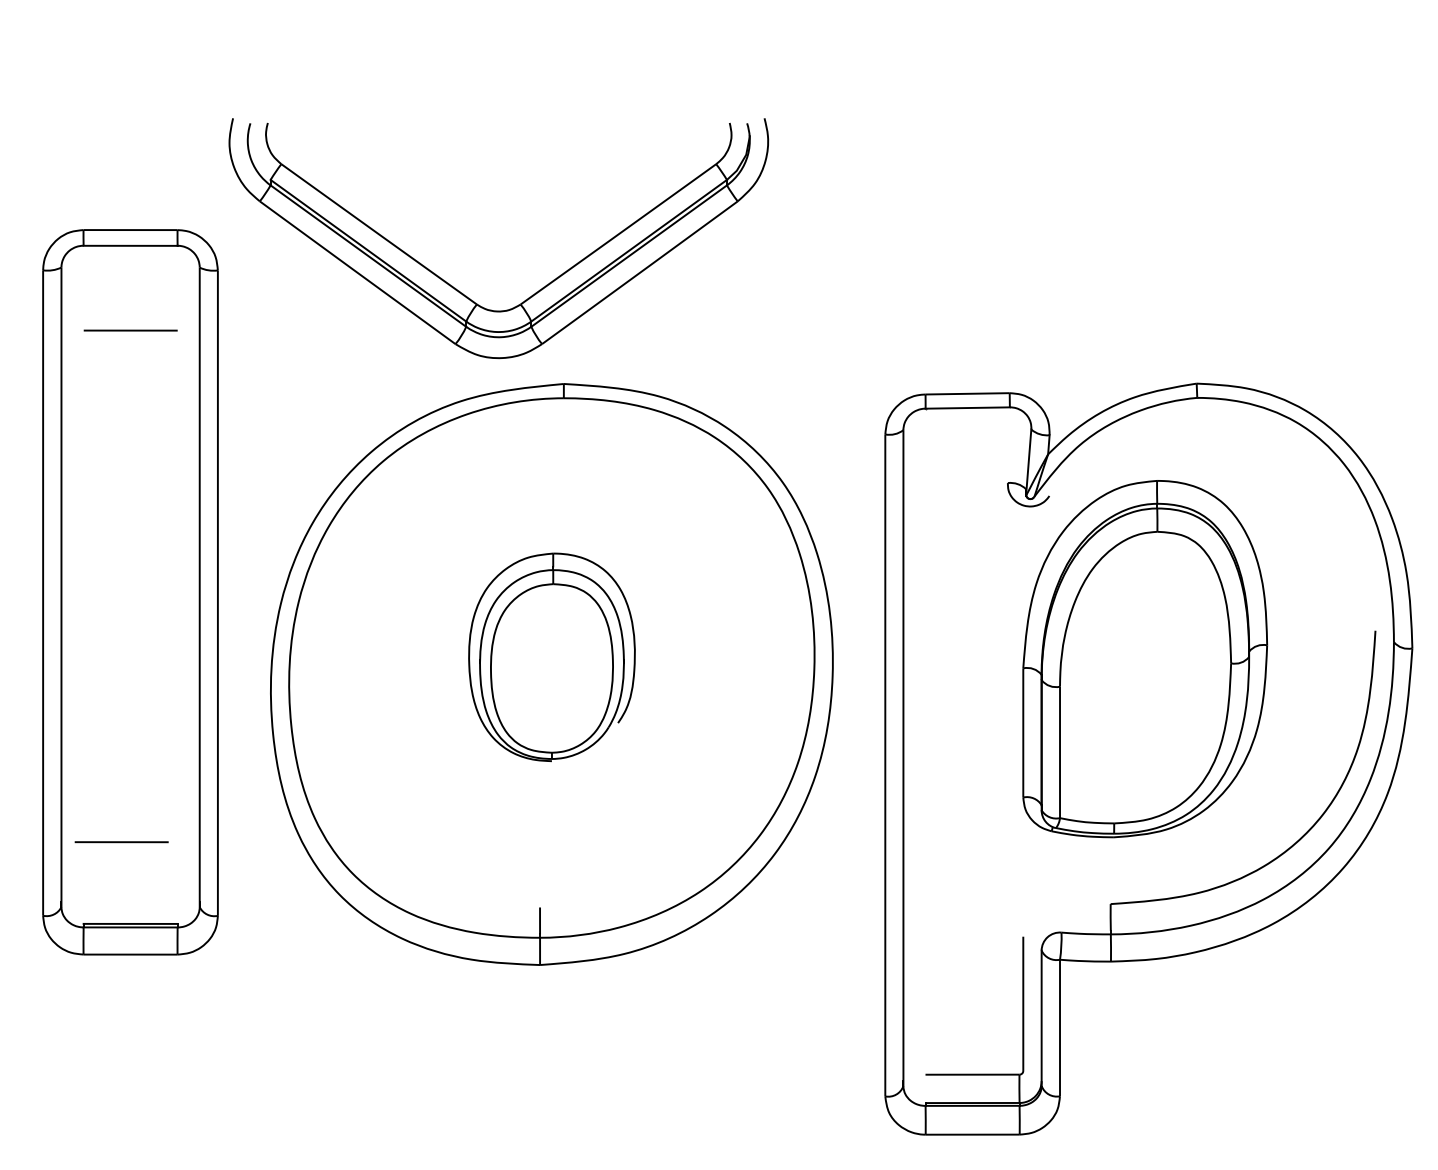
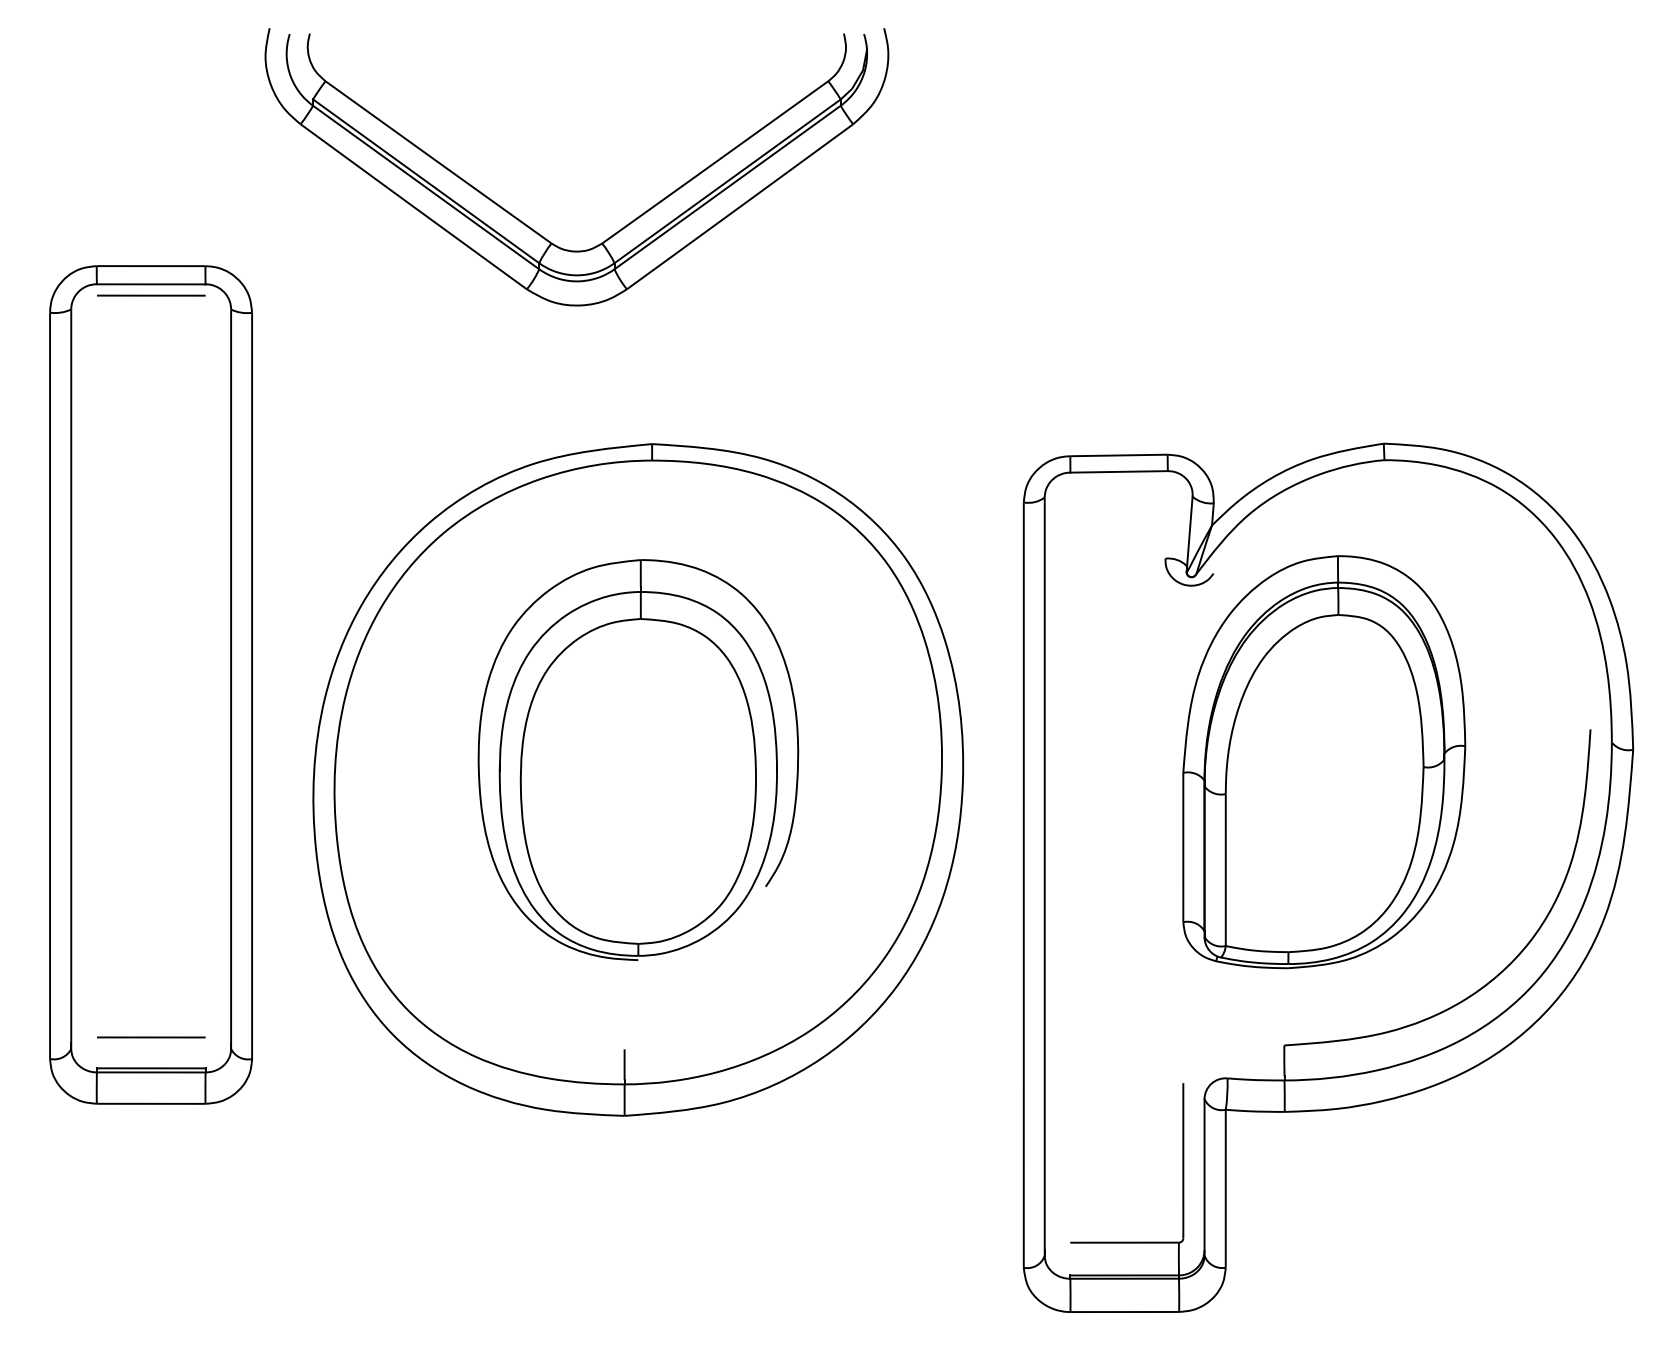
part: (459, 290) -> (531, 227), moved
line: (130, 330) -> (151, 295), moved
part: (551, 657) -> (637, 760), size x1.67
line: (121, 842) -> (151, 1037), moved

